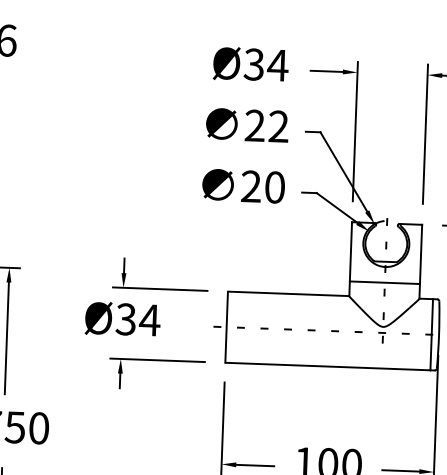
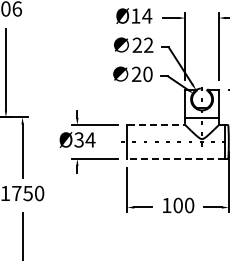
text: (253, 63) -> (135, 15), Ø34 -> Ø14
line: (289, 292) -> (156, 124), solid -> dashed
line: (328, 365) -> (176, 158), solid -> dashed

